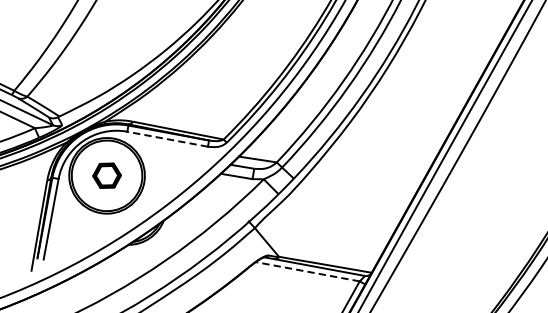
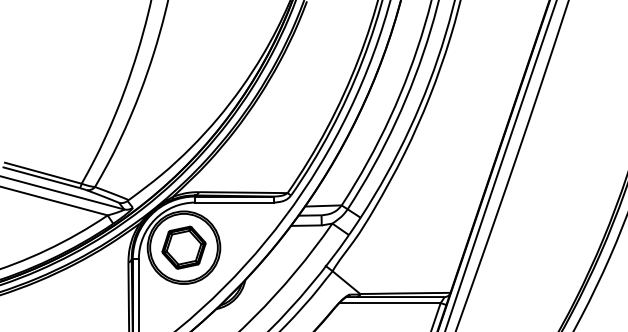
line: (167, 139) -> (234, 202), dashed -> solid
part: (106, 175) -> (183, 247), size x1.67
line: (308, 272) -> (390, 303), dashed -> solid

